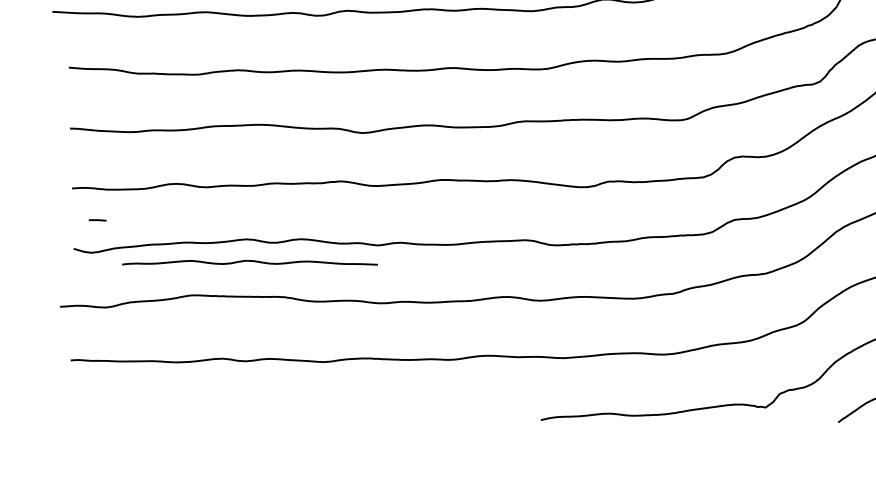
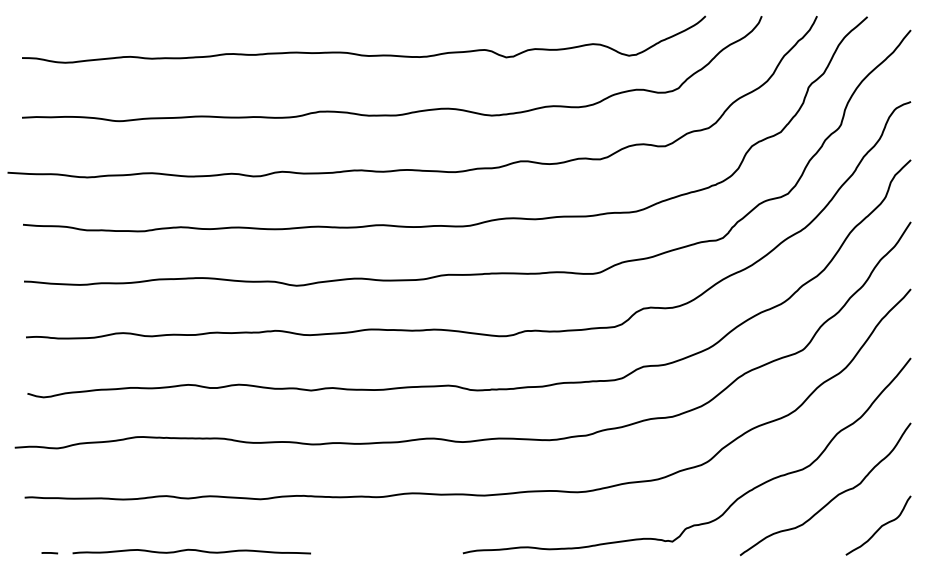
line: (97, 220) -> (49, 553), moved
curve: (249, 261) -> (191, 550), moved

